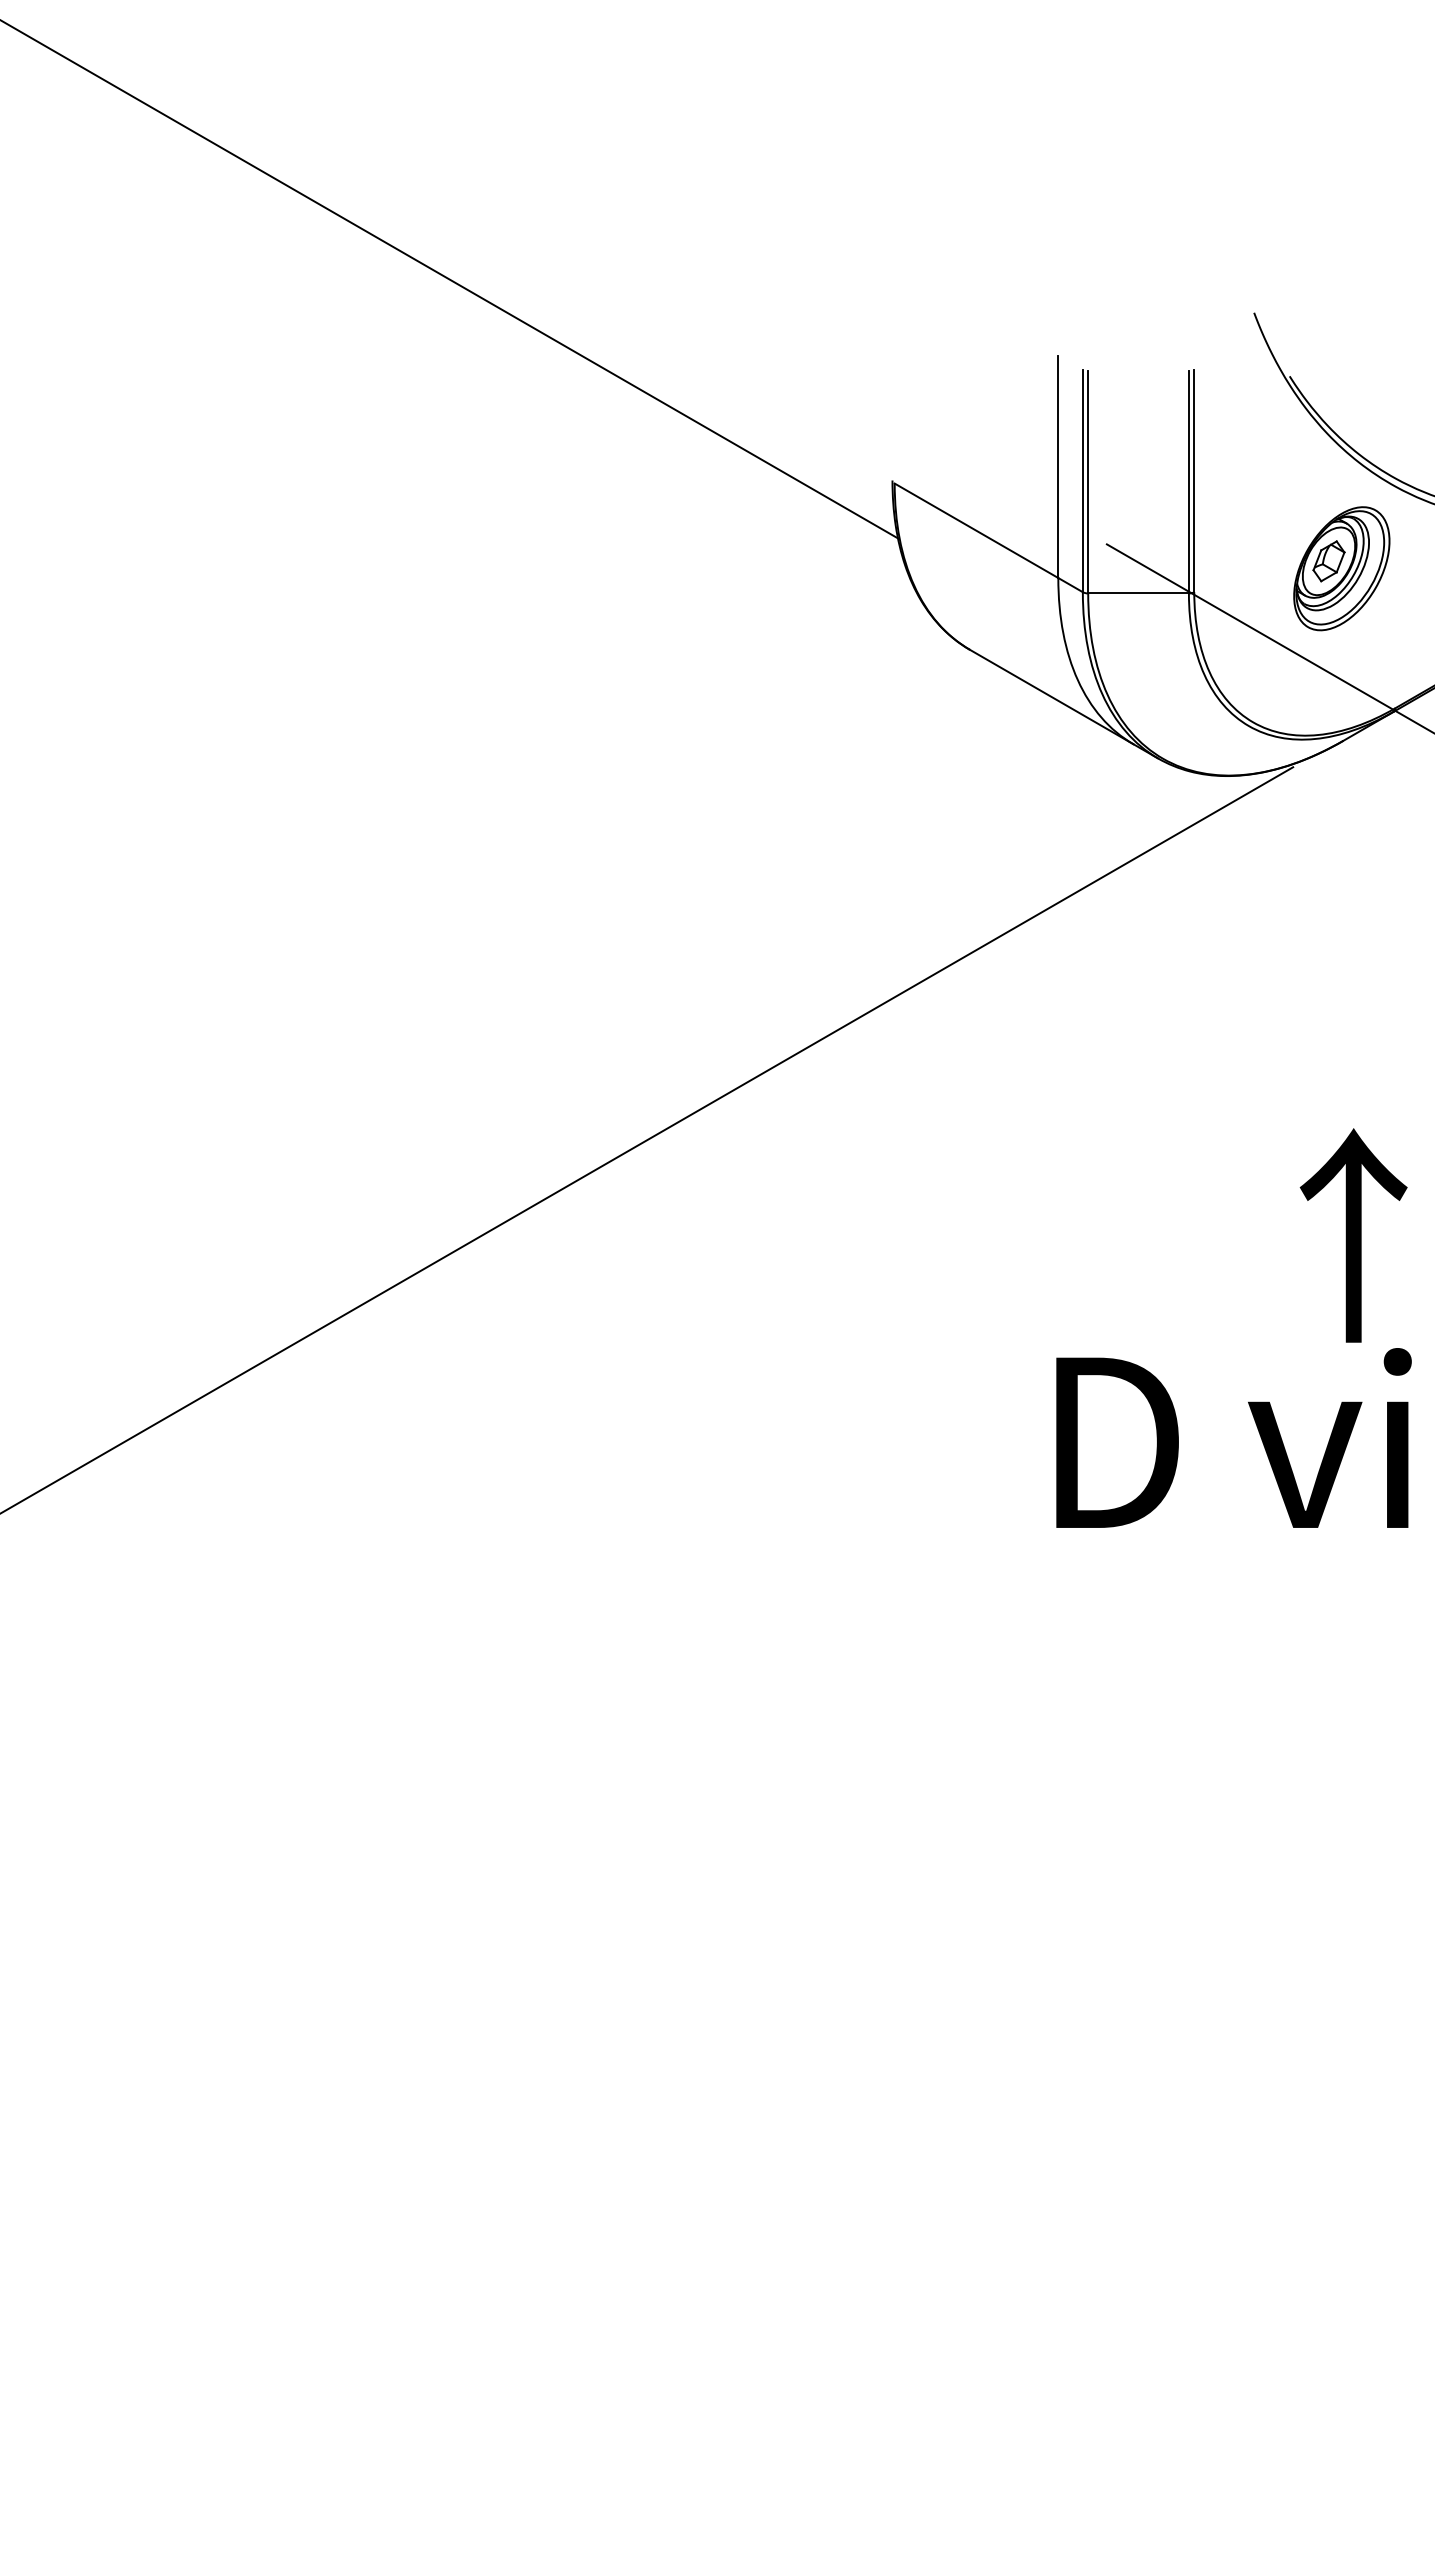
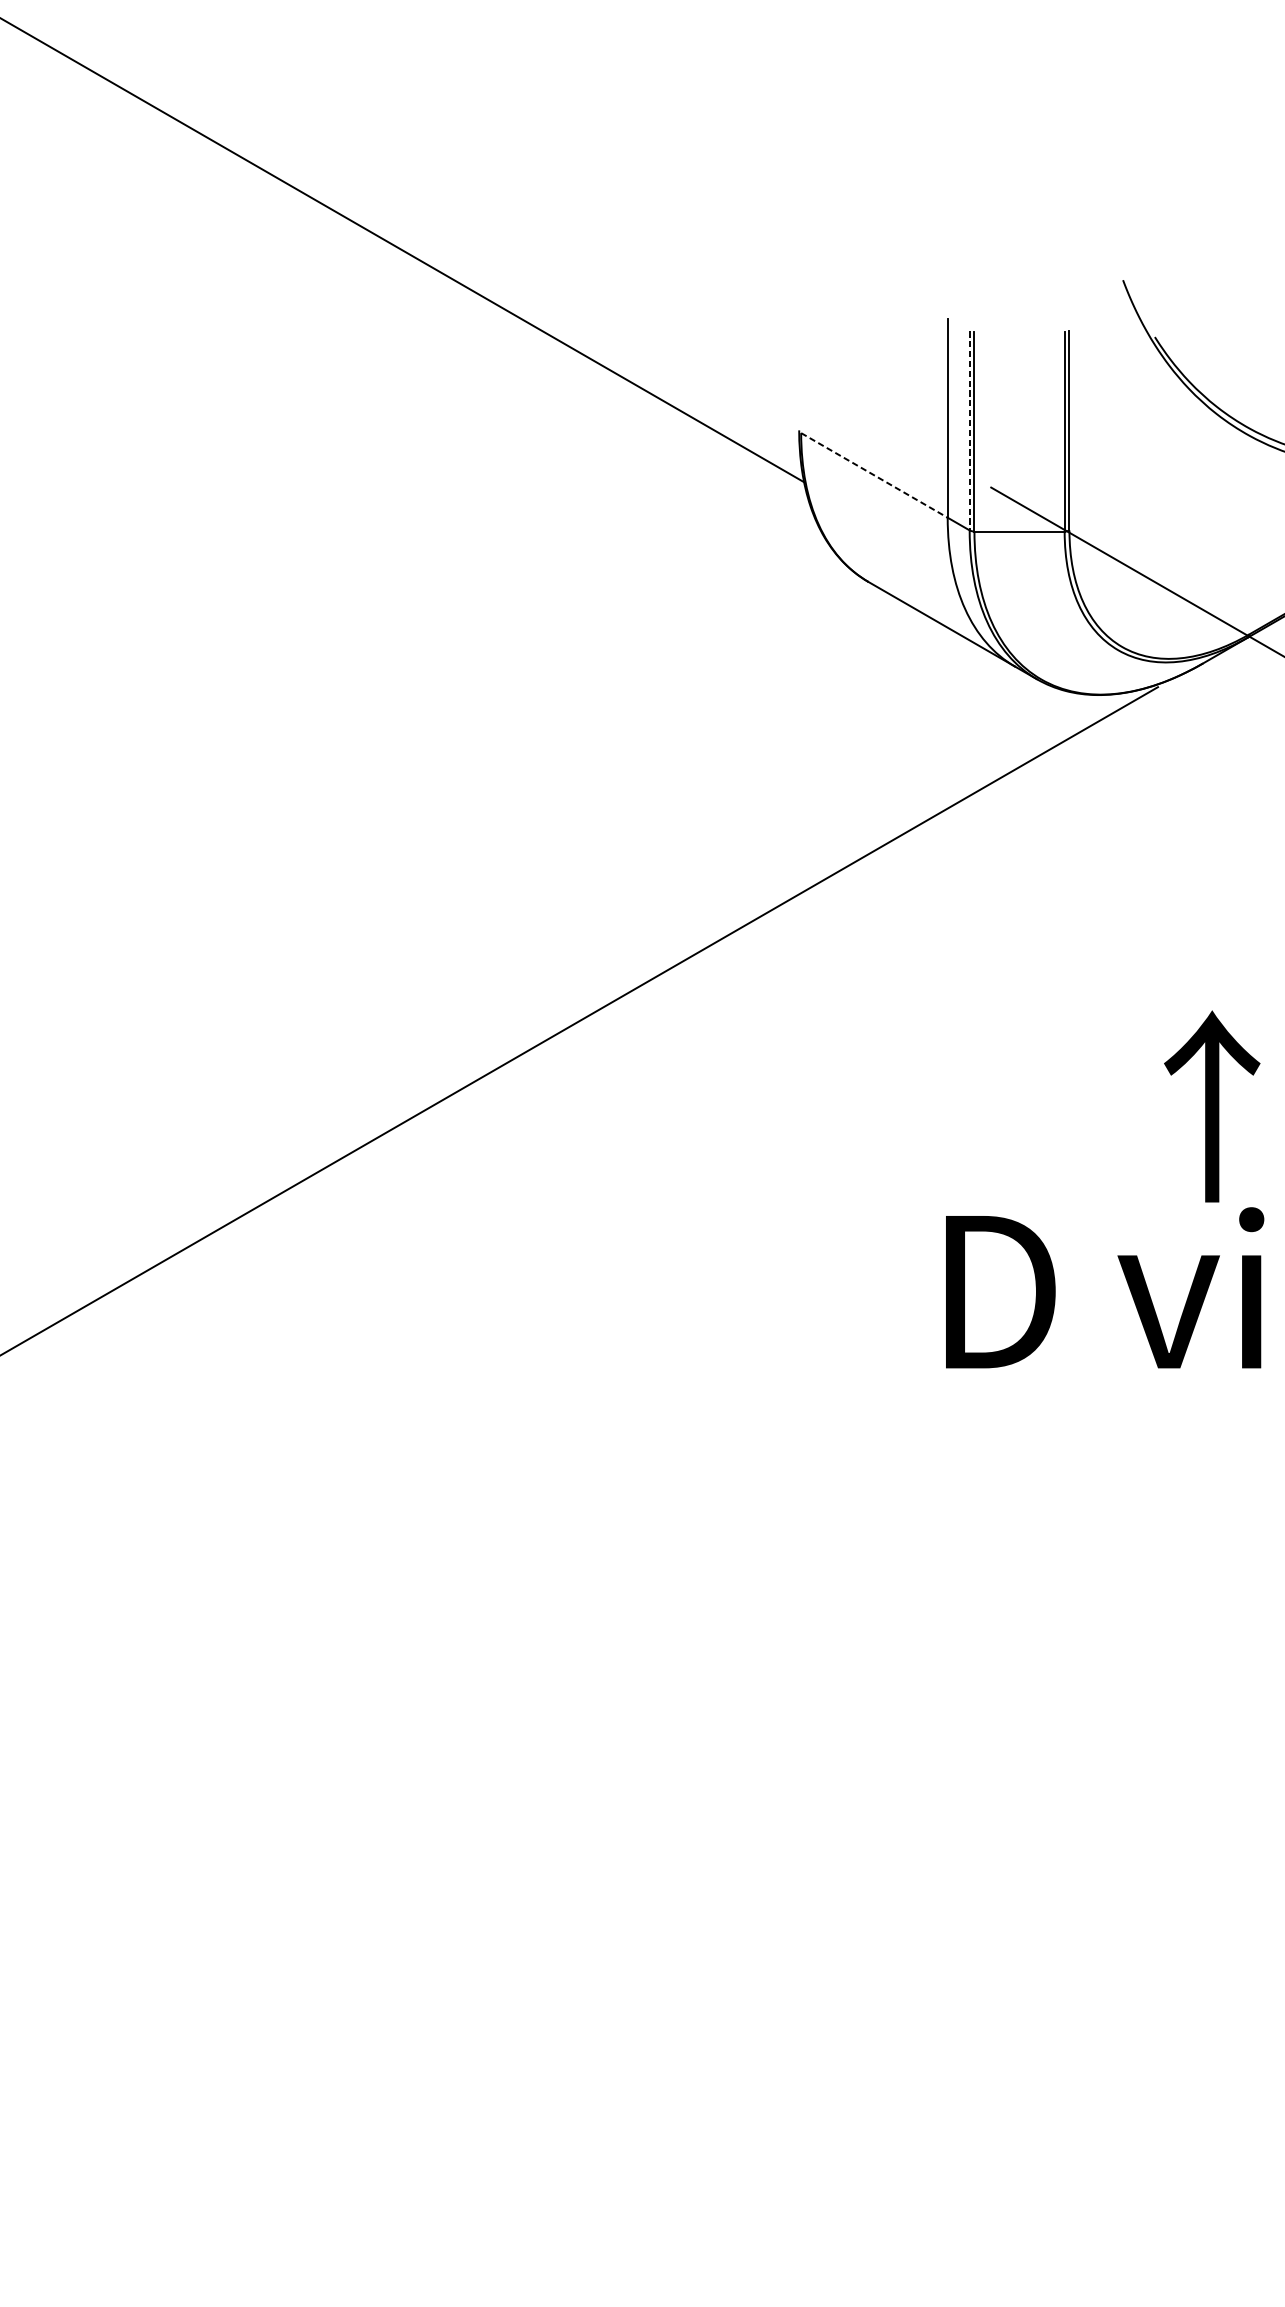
line: (1082, 481) -> (969, 431), solid -> dashed
line: (976, 531) -> (874, 476), solid -> dashed
part: (1341, 568) -> (1201, 509), removed

